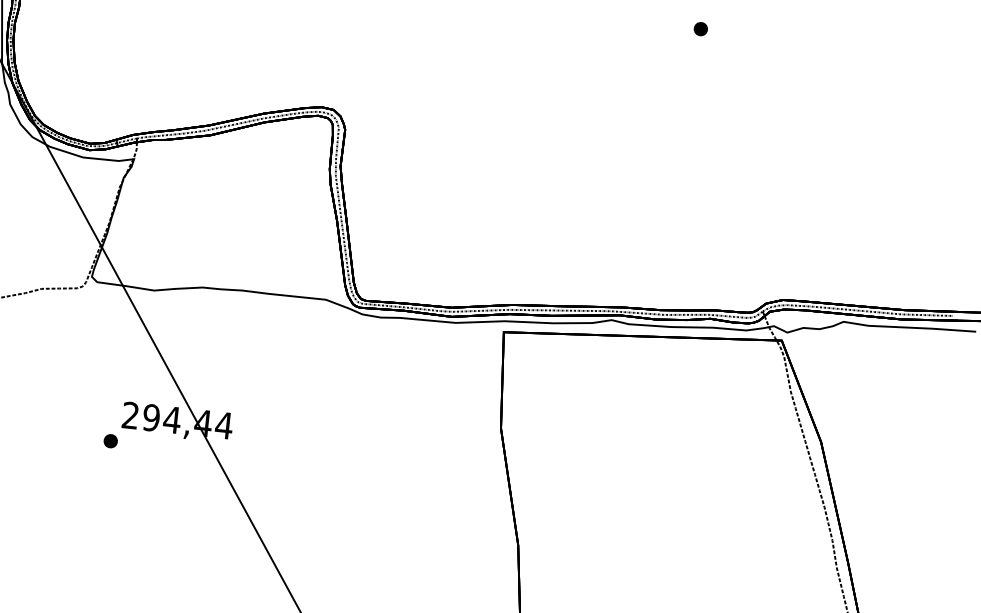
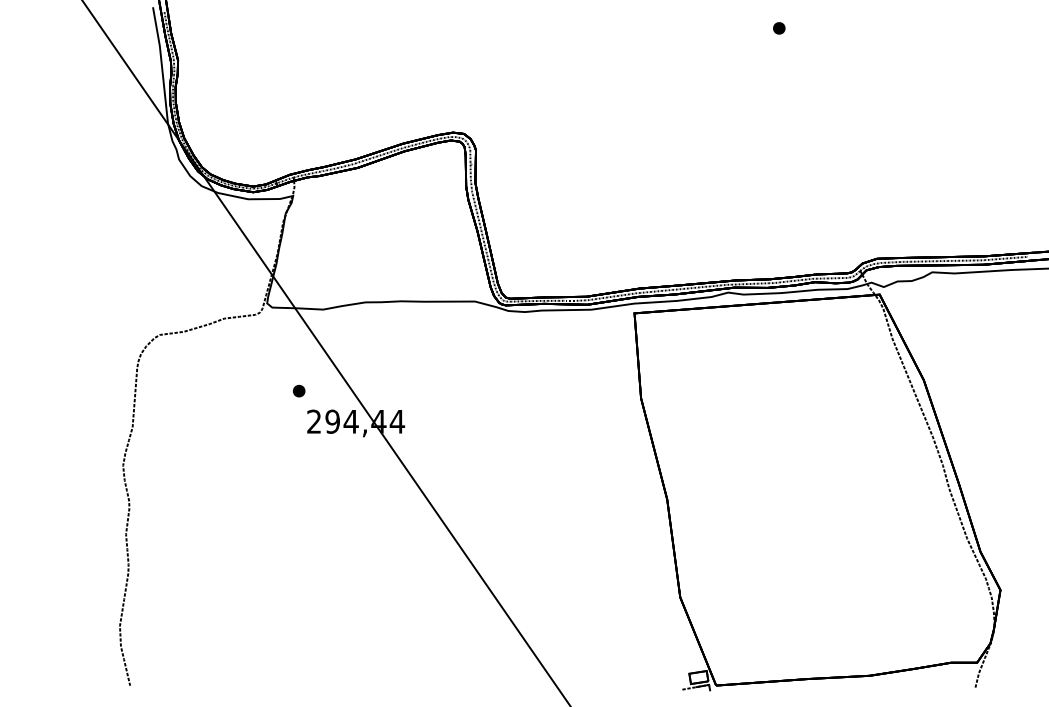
part: (111, 440) -> (299, 390), moved

